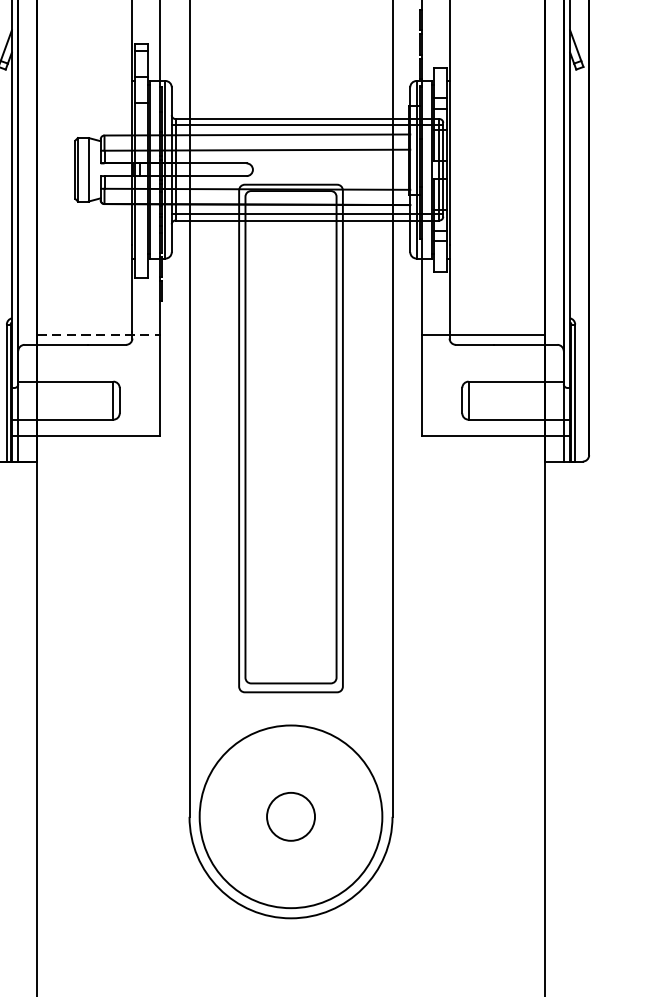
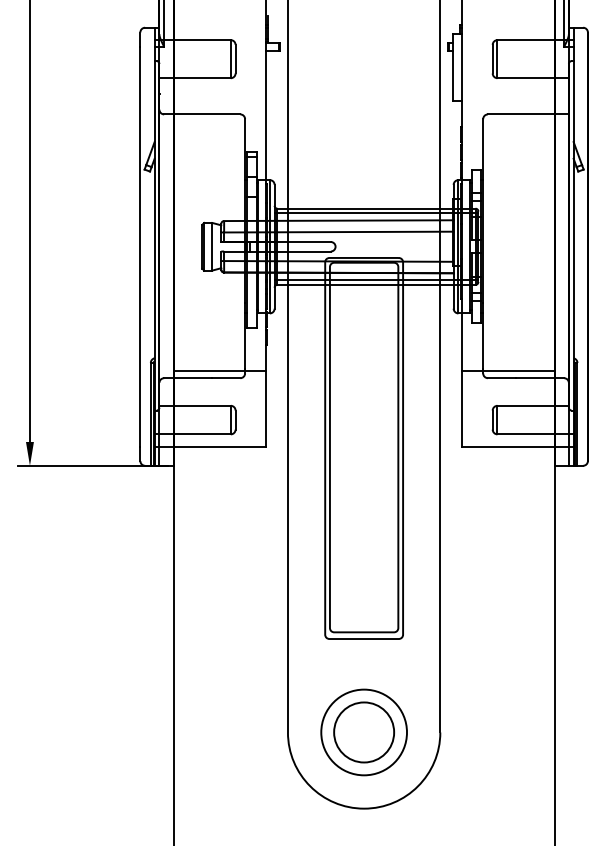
line: (99, 334) -> (220, 370), dashed -> solid
circle: (291, 816) -> (364, 732), size x0.62
circle: (291, 816) -> (364, 732), size x1.67

